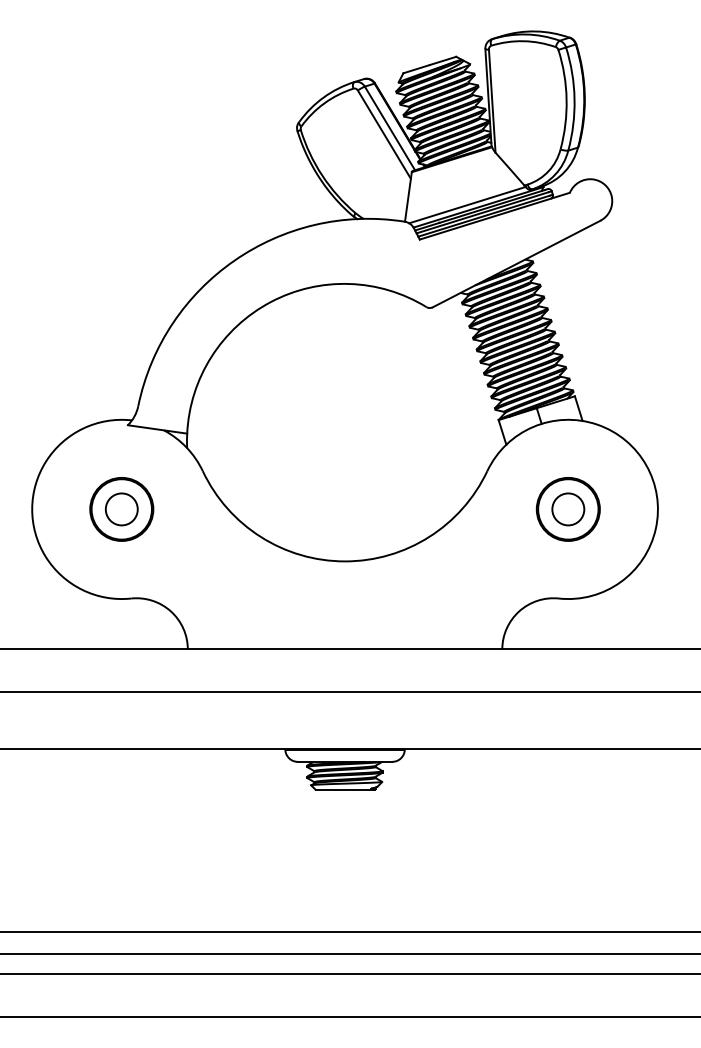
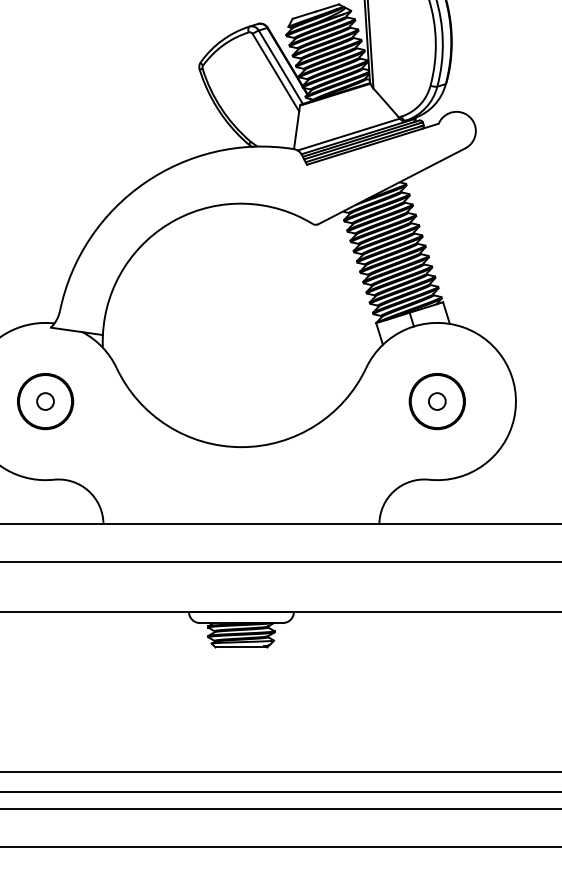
circle: (121, 509) -> (45, 401), size x0.6
circle: (568, 509) -> (437, 401), size x0.6

